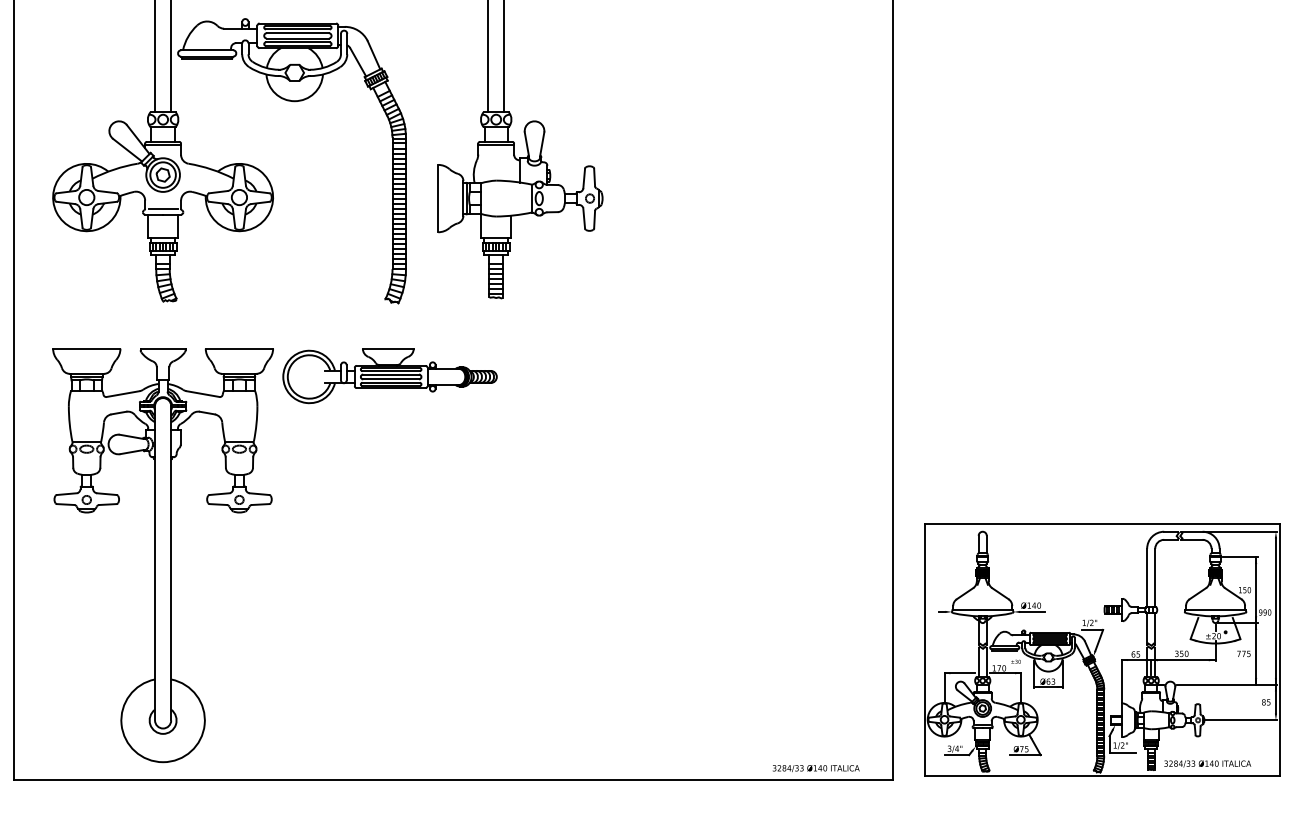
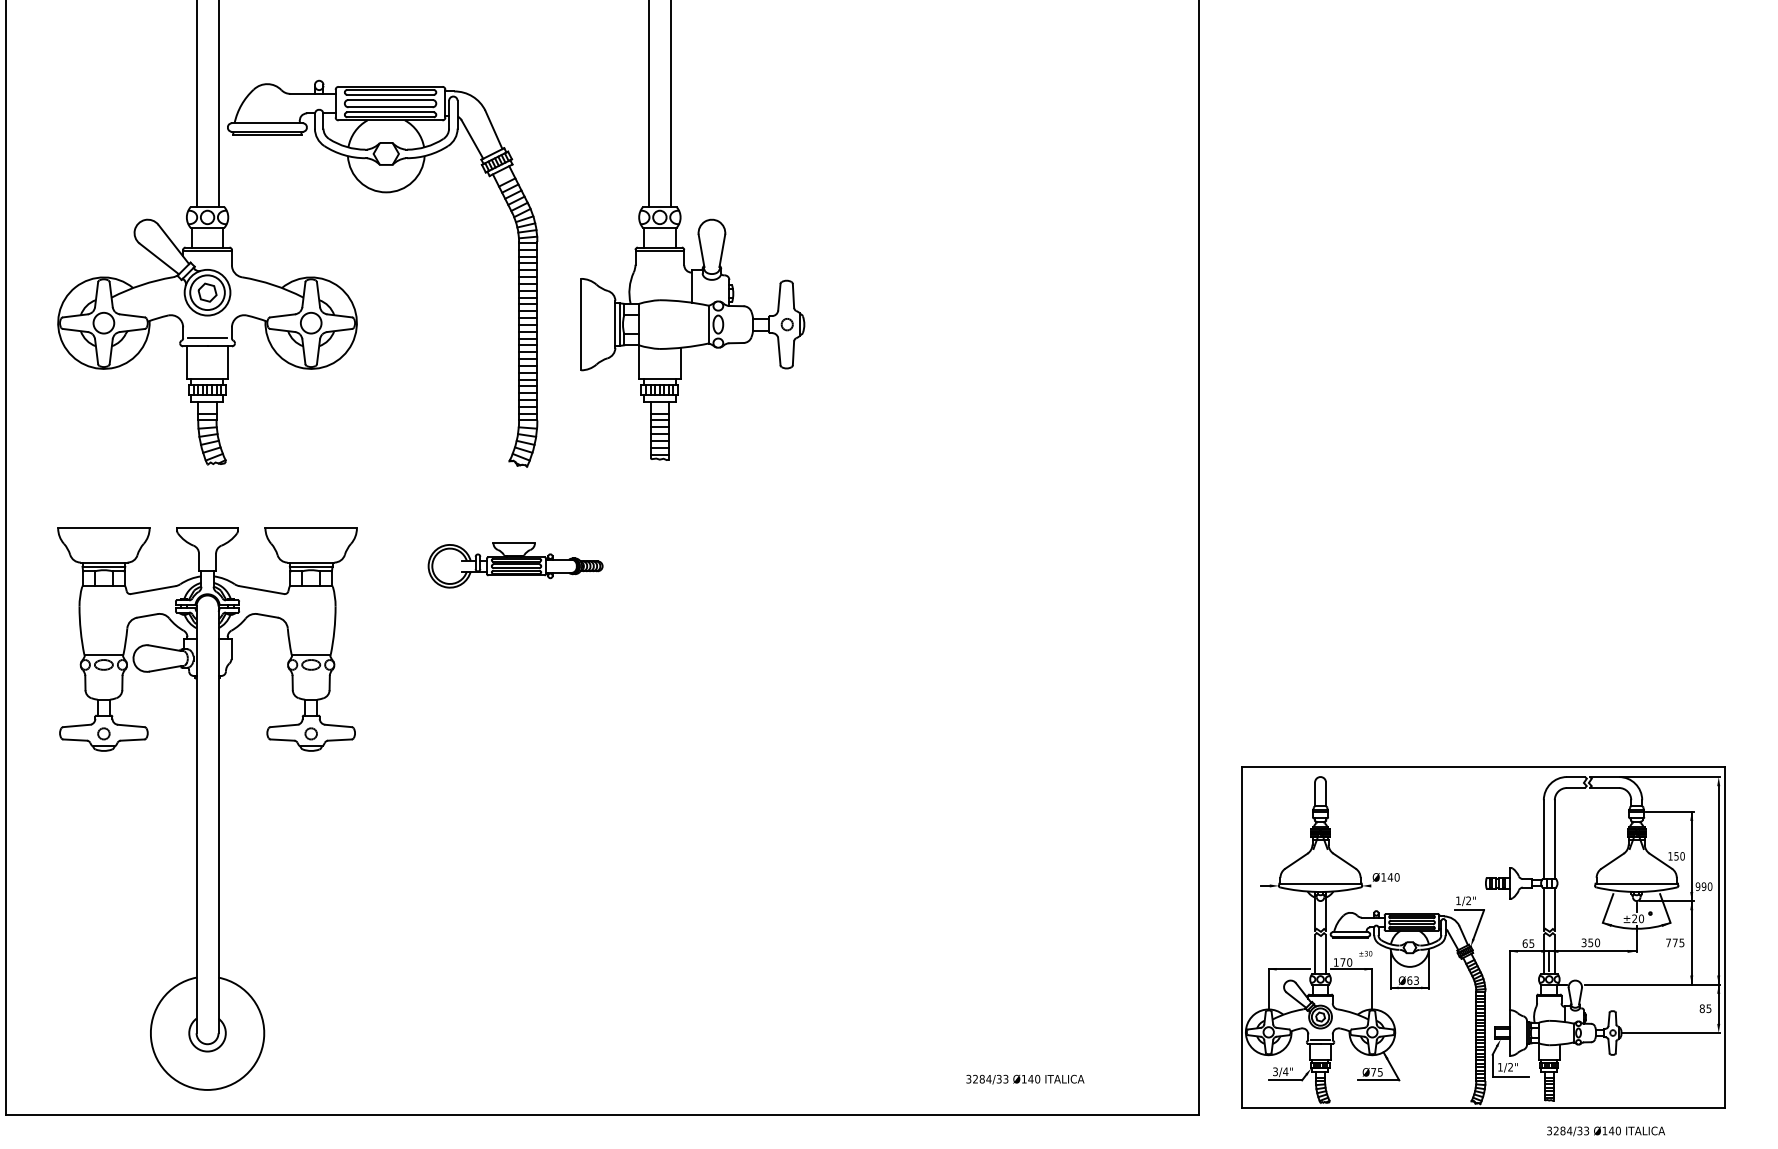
part: (389, 375) -> (515, 565), size x0.6
line: (1032, 611) -> (1388, 885), removed
text: (1207, 764) -> (1605, 1131), moved
text: (816, 768) -> (1025, 1079), moved

